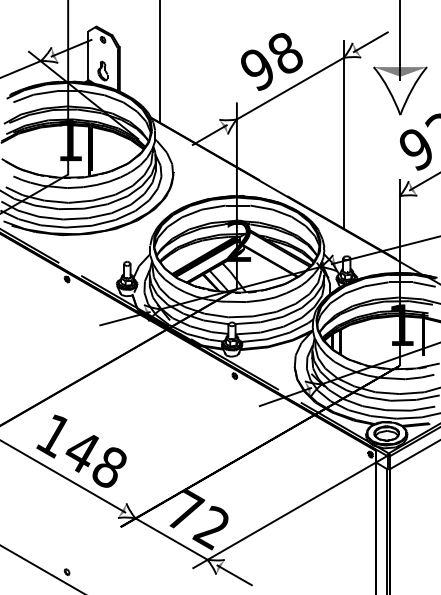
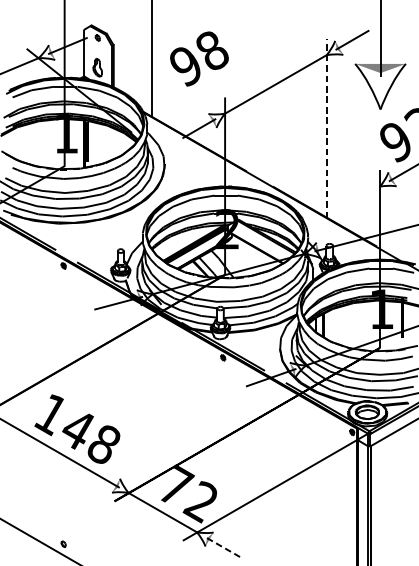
text: (271, 61) -> (199, 58), moved
line: (343, 134) -> (326, 128), solid -> dashed
line: (234, 575) -> (222, 547), solid -> dashed

